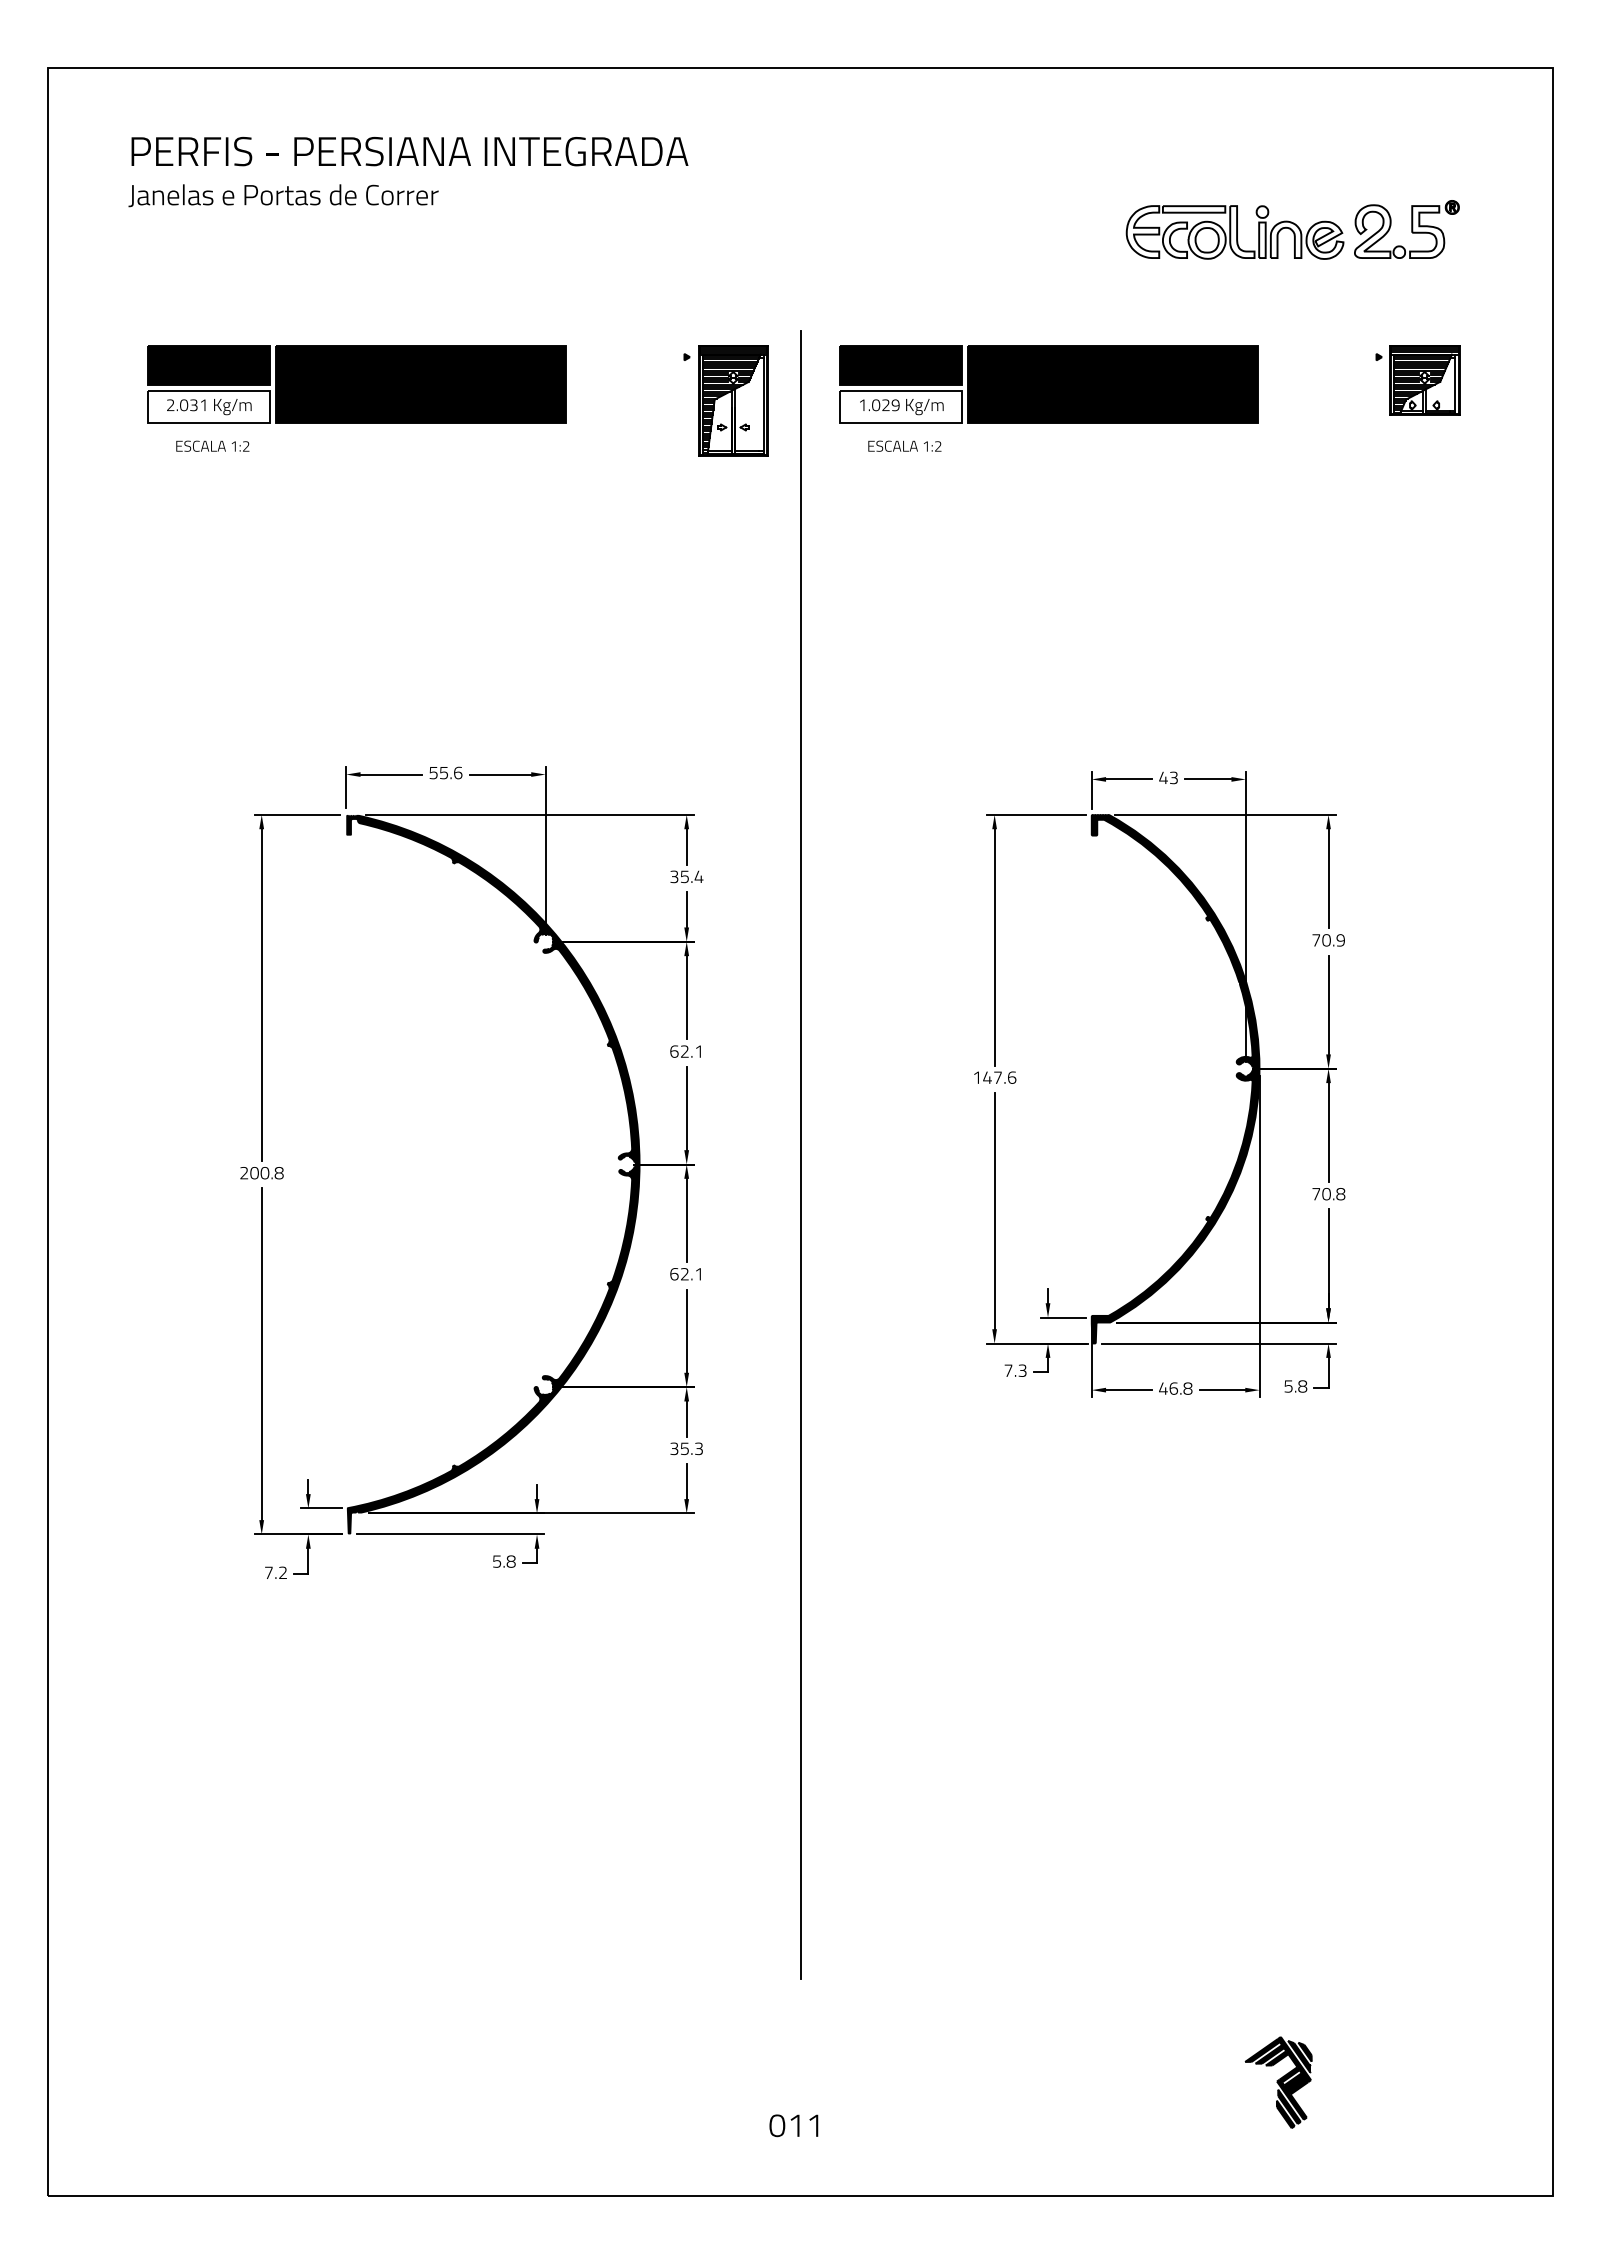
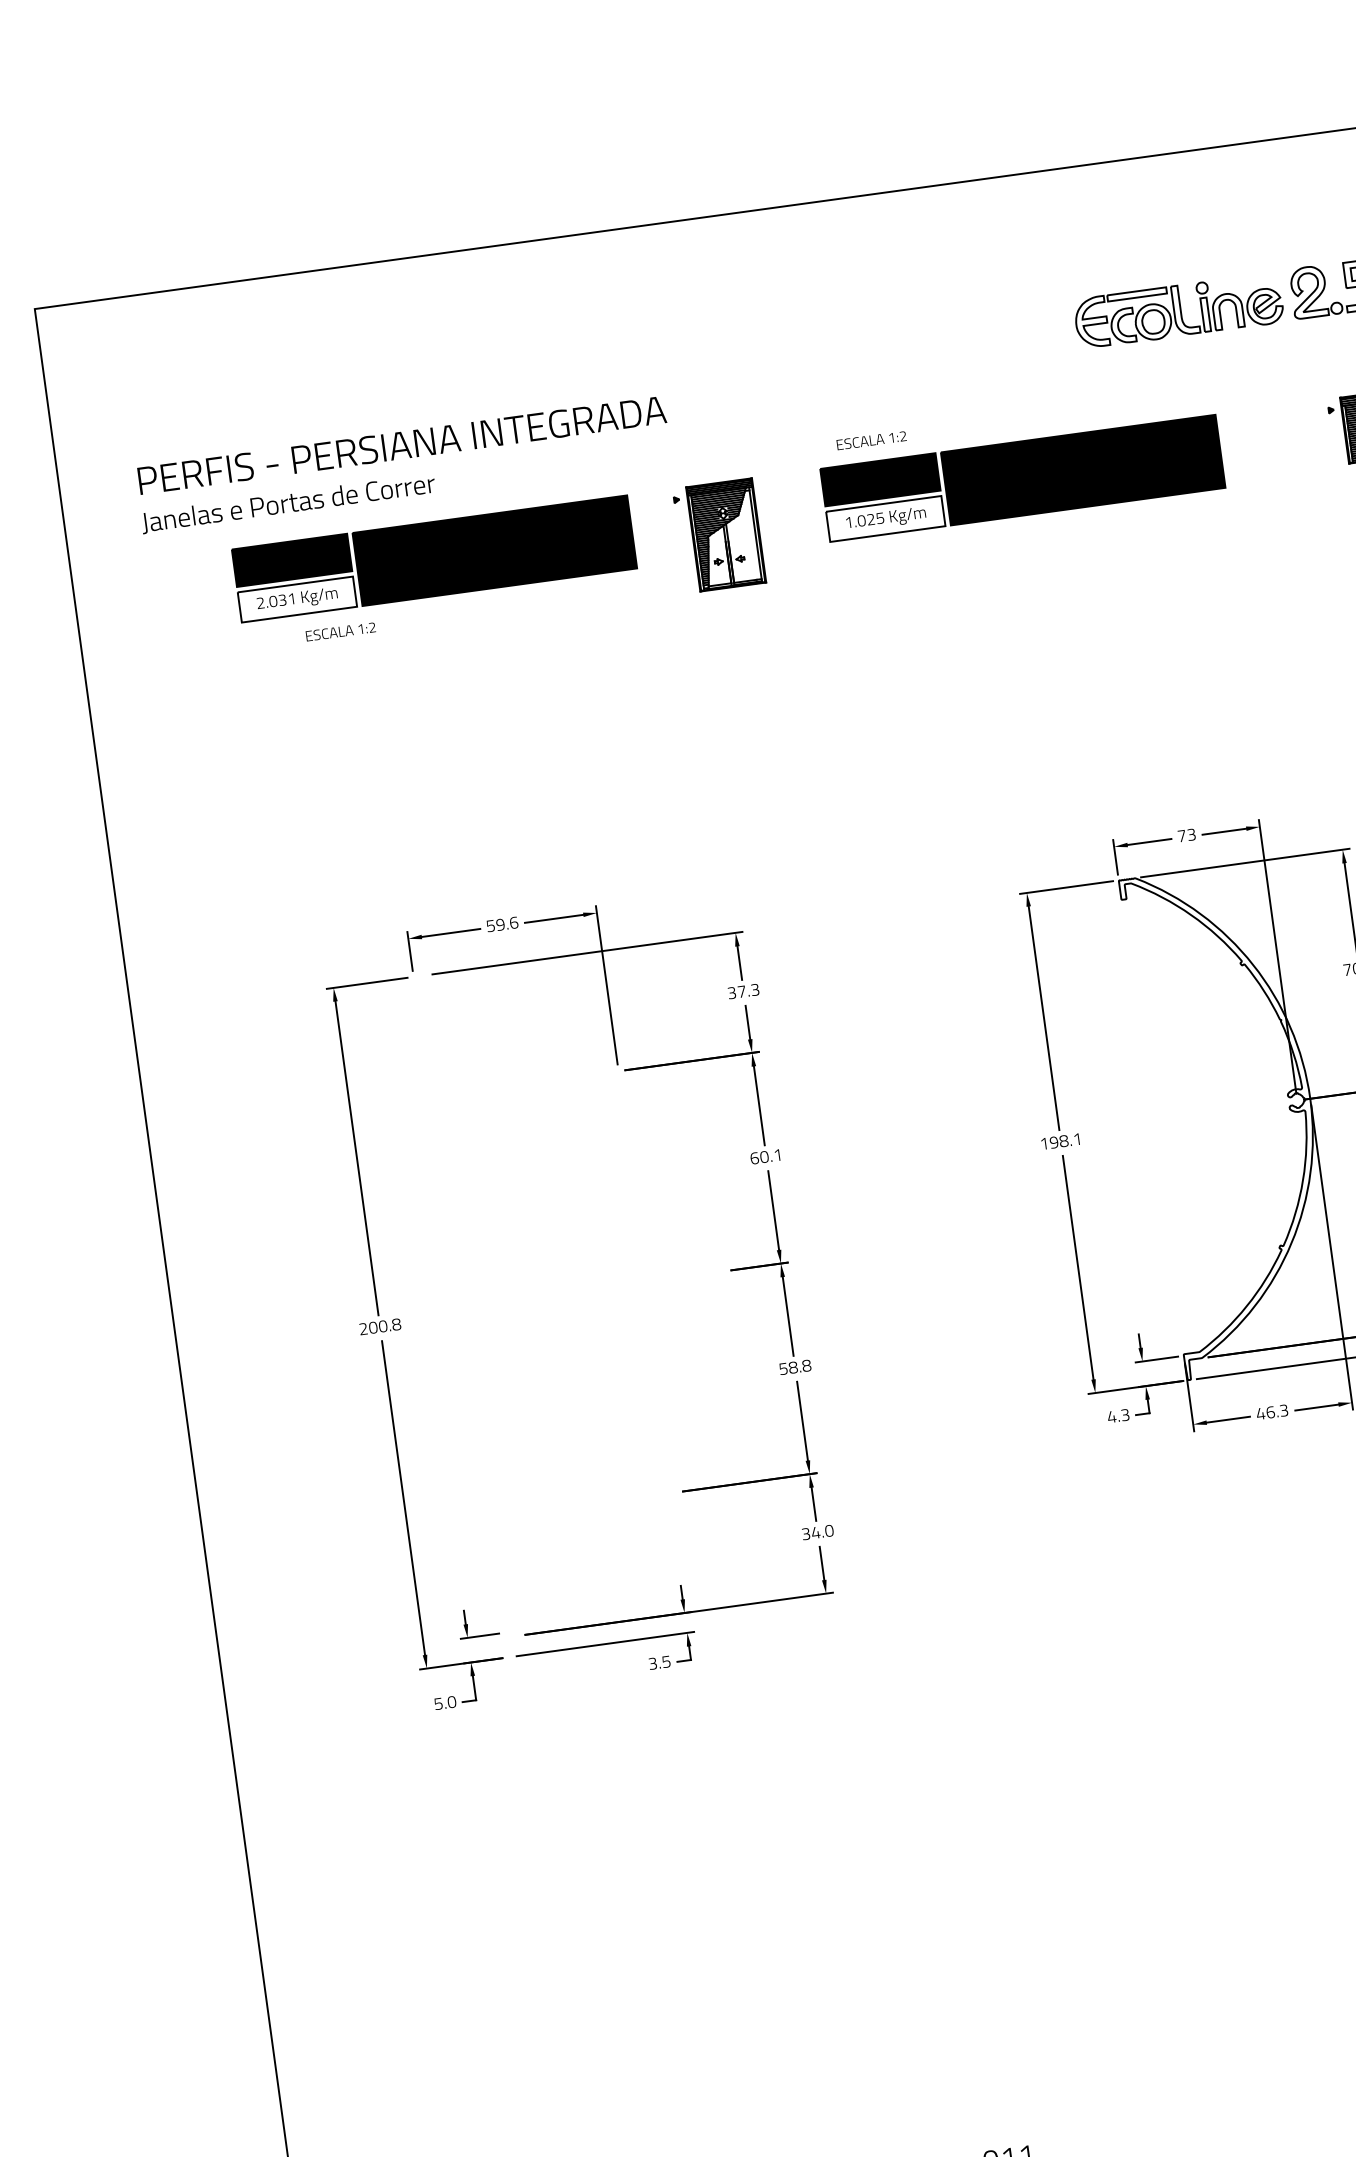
text: (408, 171) -> (403, 464), moved
part: (356, 384) -> (433, 559), moved
text: (895, 405) -> (880, 518), 1.029 -> 1.025
text: (212, 445) -> (340, 631), moved
text: (904, 445) -> (871, 439), moved
text: (443, 772) -> (500, 924), 55.6 -> 59.6
text: (1163, 777) -> (1181, 835), 43 -> 73
text: (692, 876) -> (749, 990), 35.4 -> 37.3
text: (684, 1051) -> (764, 1156), 62.1 -> 60.1
text: (999, 1077) -> (1065, 1140), 147.6 -> 198.1
fill: (1175, 1079) -> (1232, 1119), removed
line: (800, 1155) -> (887, 1240), removed
fill: (493, 1174) -> (599, 1298), removed
text: (686, 1274) -> (794, 1367), 62.1 -> 58.8
text: (1008, 1370) -> (1111, 1416), 7.3 -> 4.3
text: (1187, 1388) -> (1283, 1410), 46.8 -> 46.3
text: (691, 1448) -> (822, 1531), 35.3 -> 34.0
text: (504, 1561) -> (660, 1662), 5.8 -> 3.5
text: (276, 1572) -> (445, 1702), 7.2 -> 5.0

